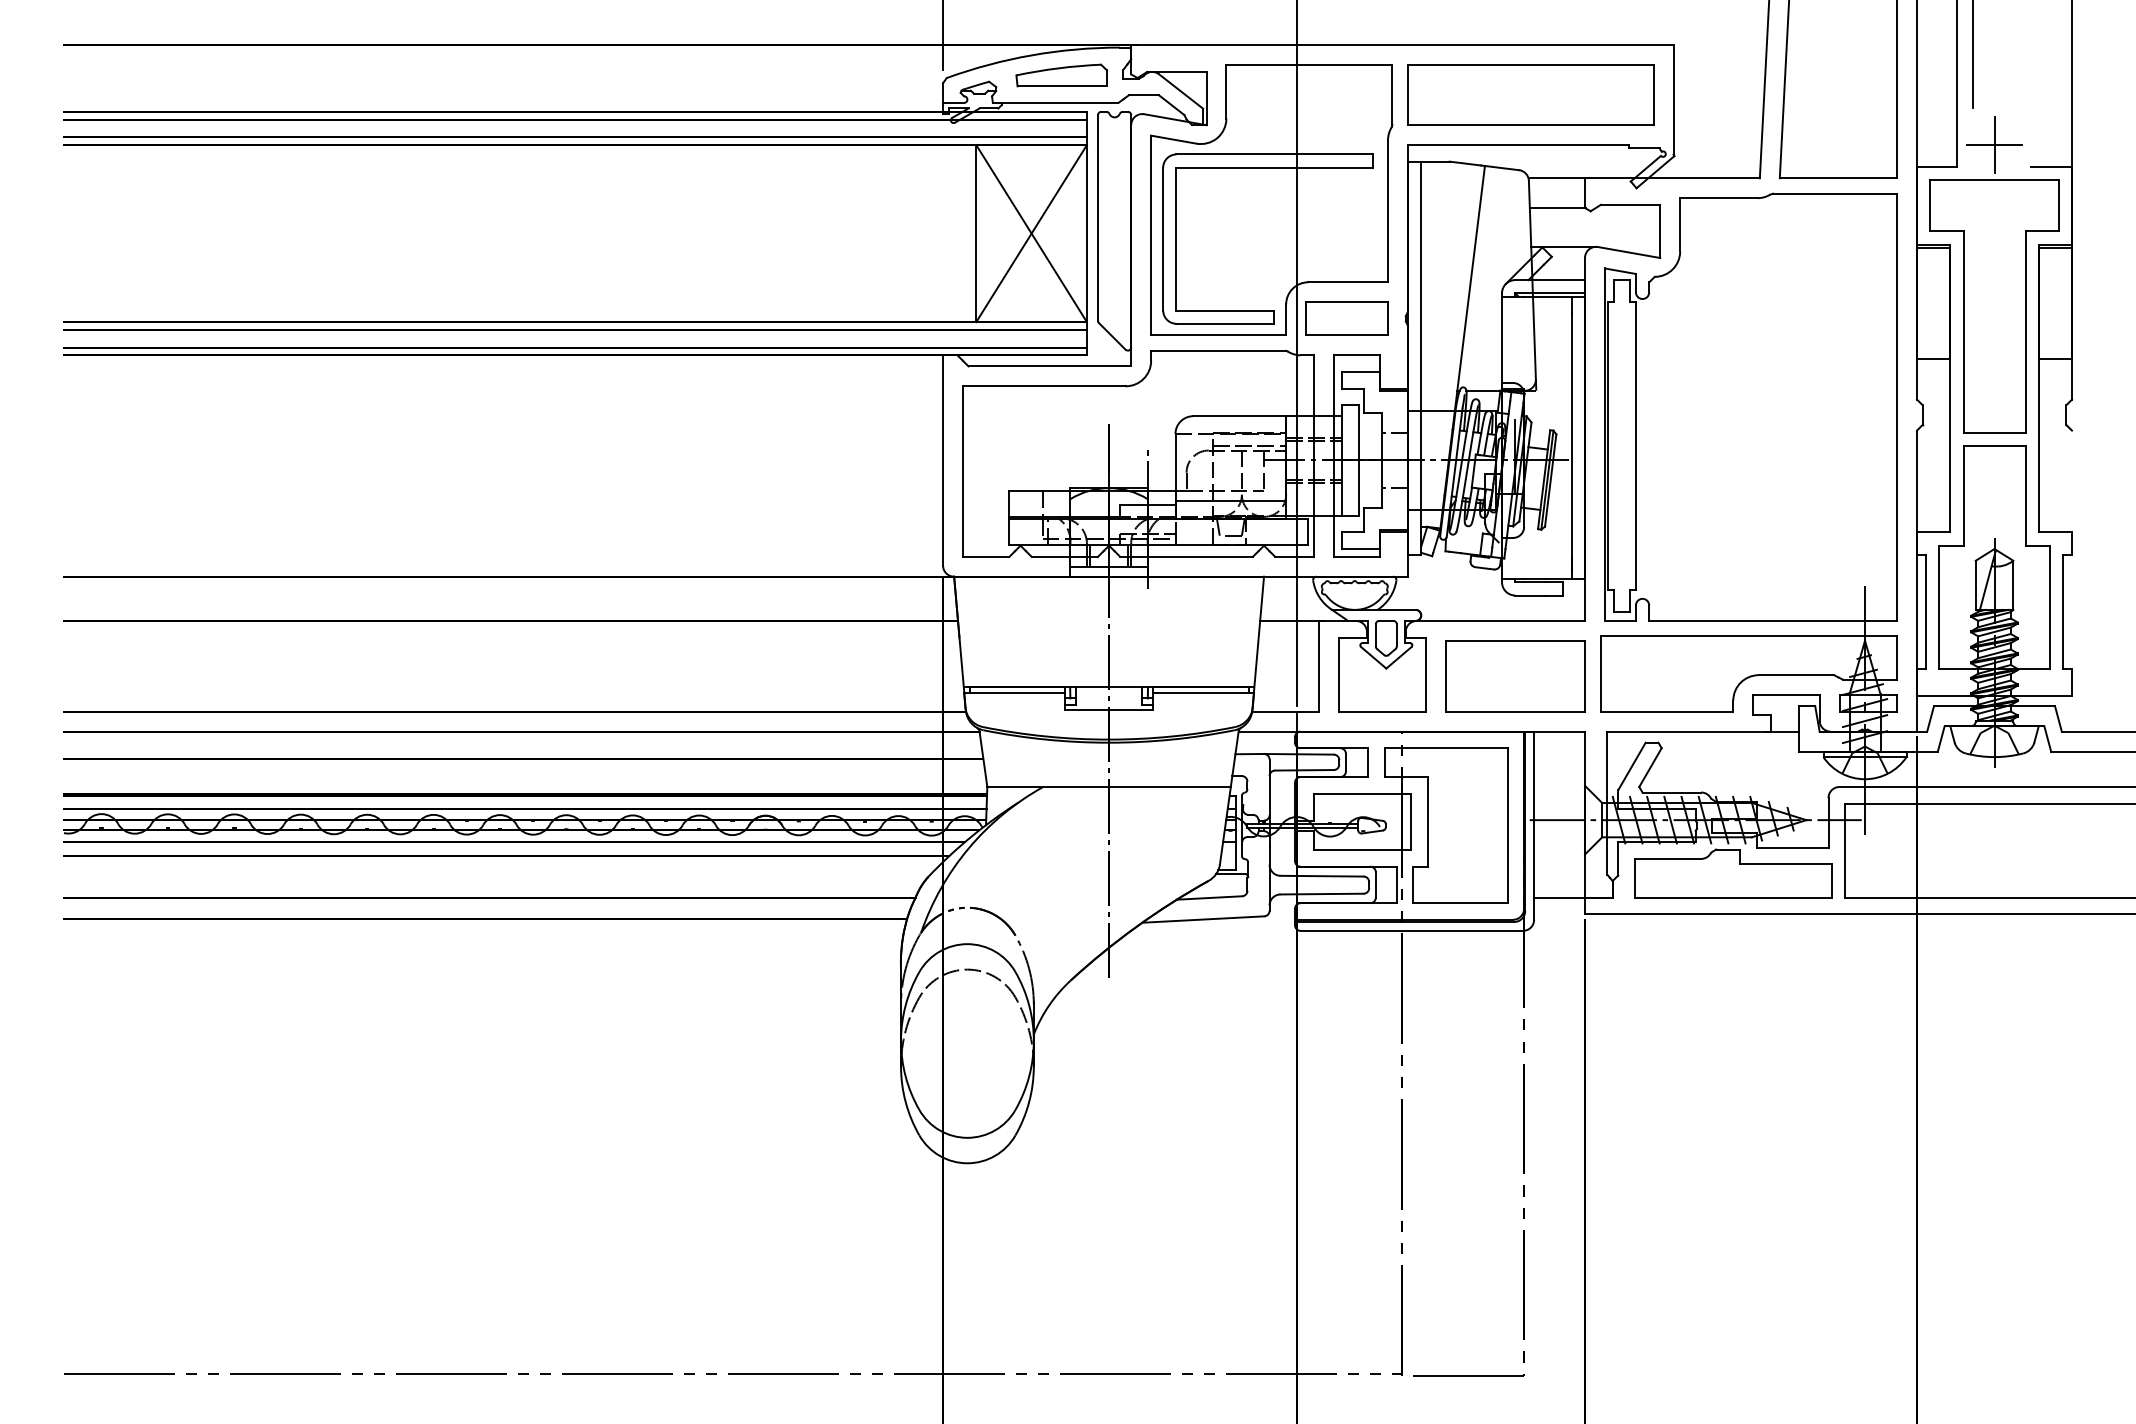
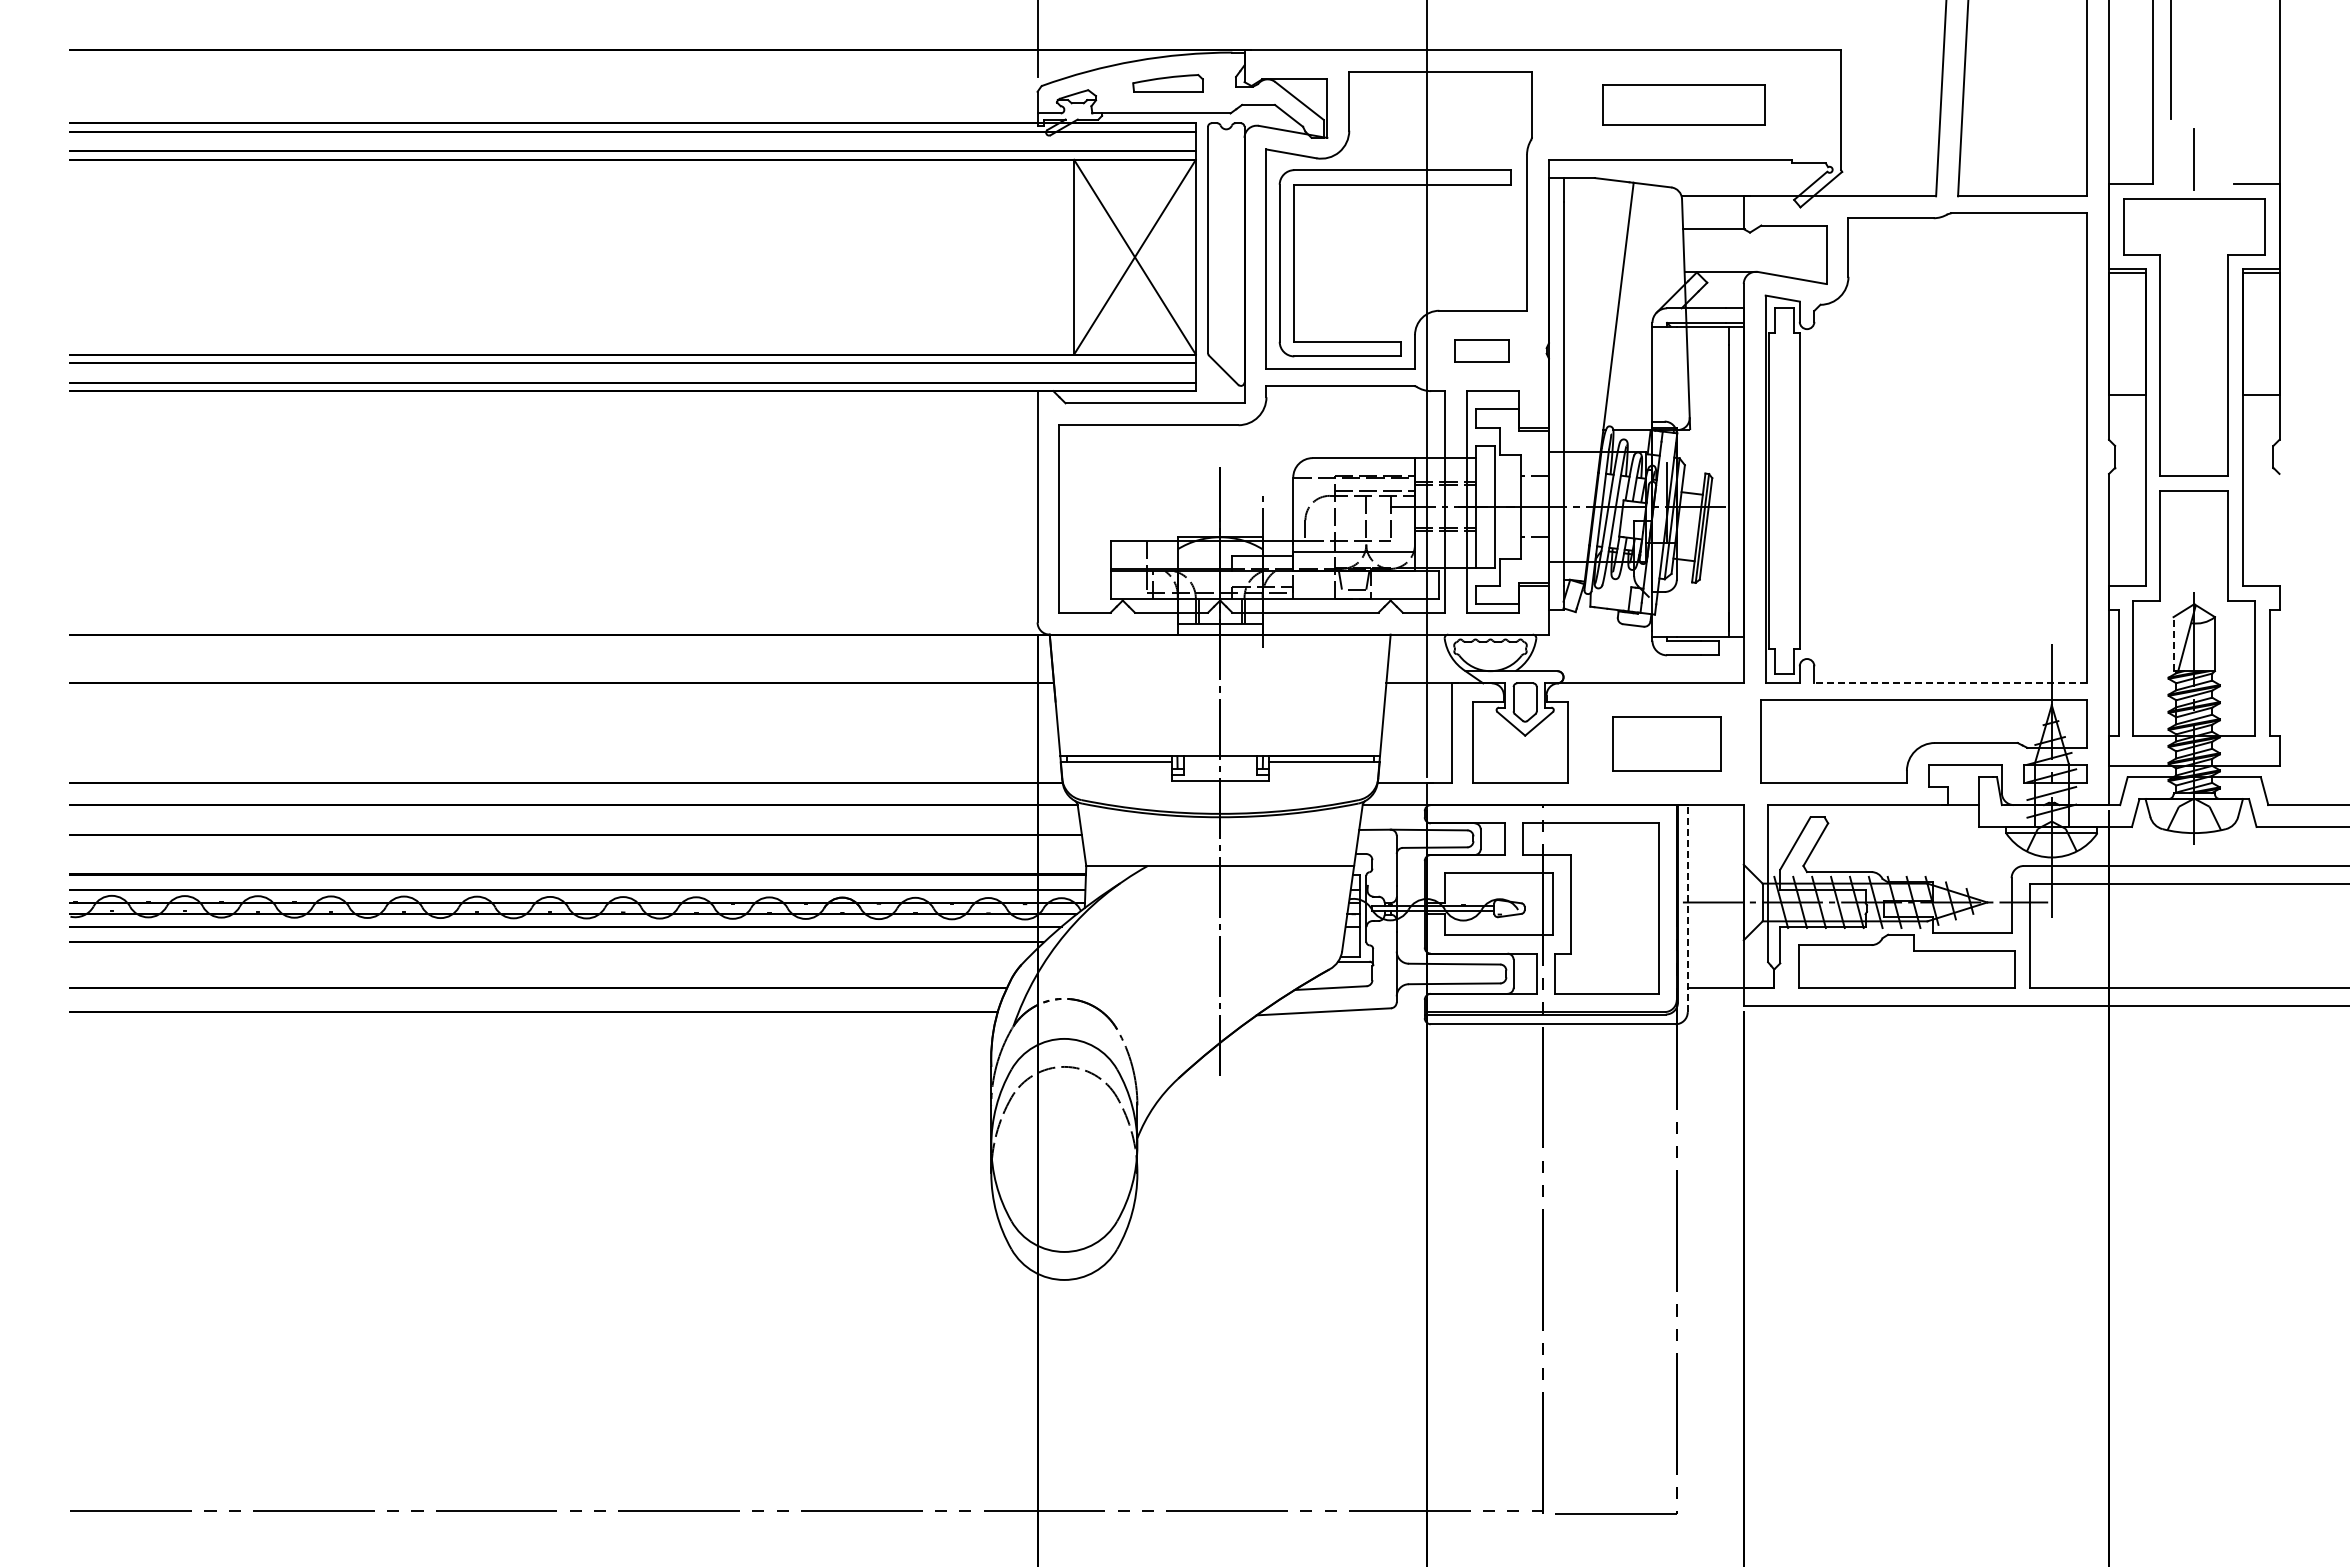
part: (1061, 75) -> (1167, 83), size x0.7
part: (1530, 94) -> (1683, 104), size x0.6
line: (1993, 144) -> (2193, 159), removed
part: (1346, 318) -> (1481, 350), size x0.6
line: (1975, 584) -> (2173, 643), solid -> dashed
line: (1772, 621) -> (1950, 683), solid -> dashed
part: (1514, 675) -> (1666, 743), size x0.7
line: (1533, 825) -> (1687, 908), solid -> dashed

